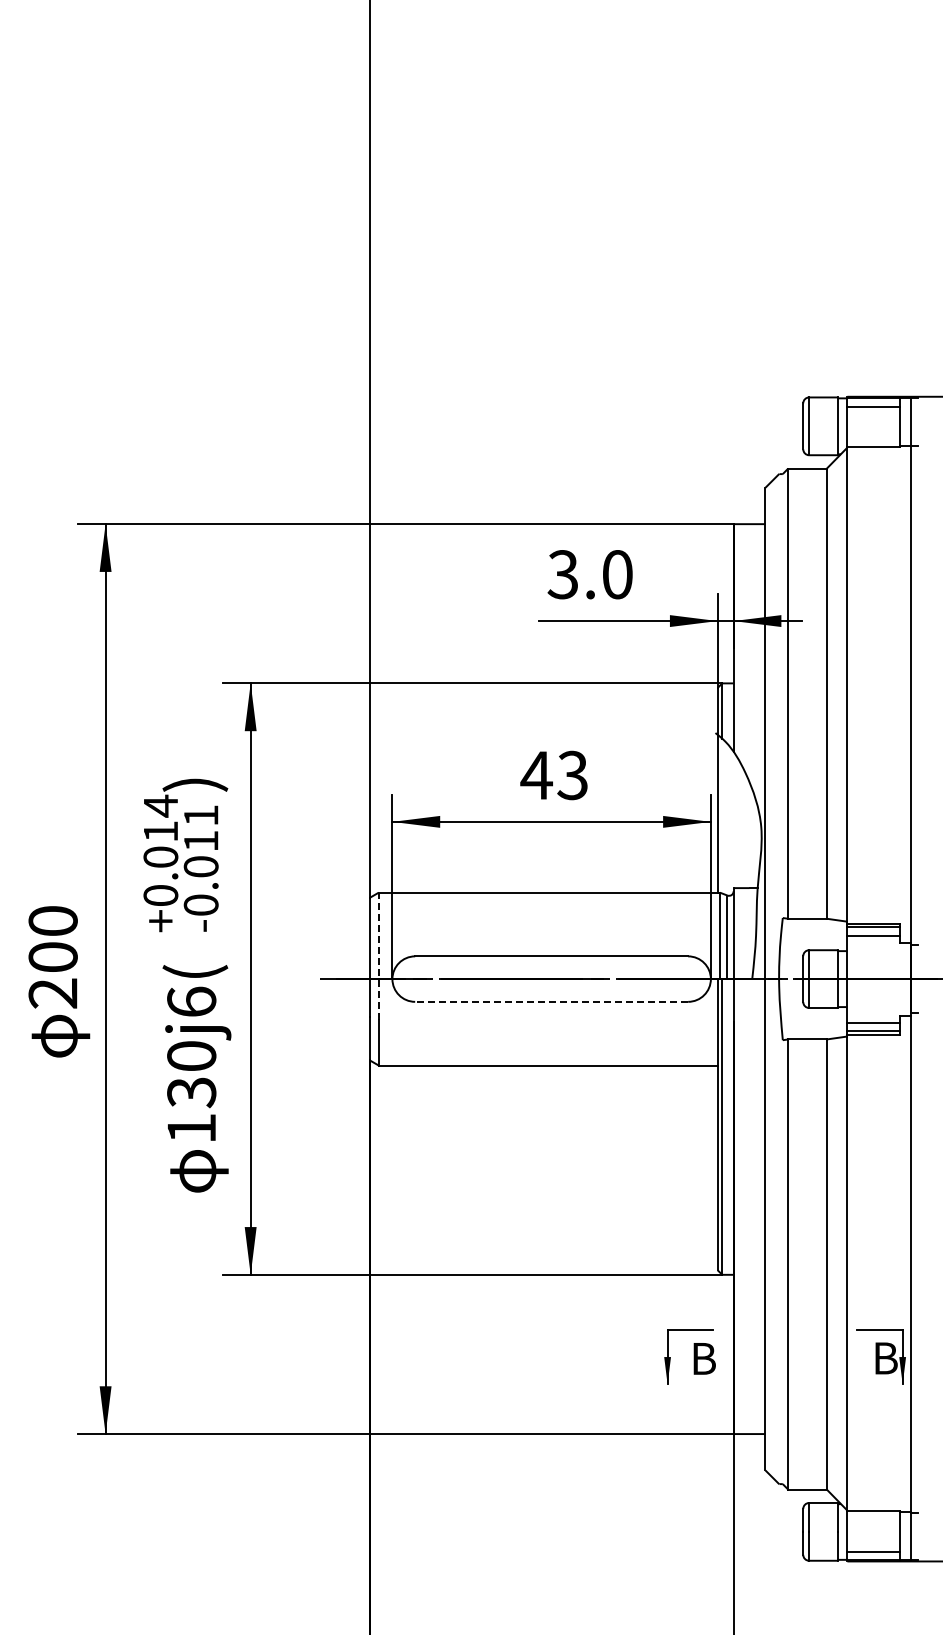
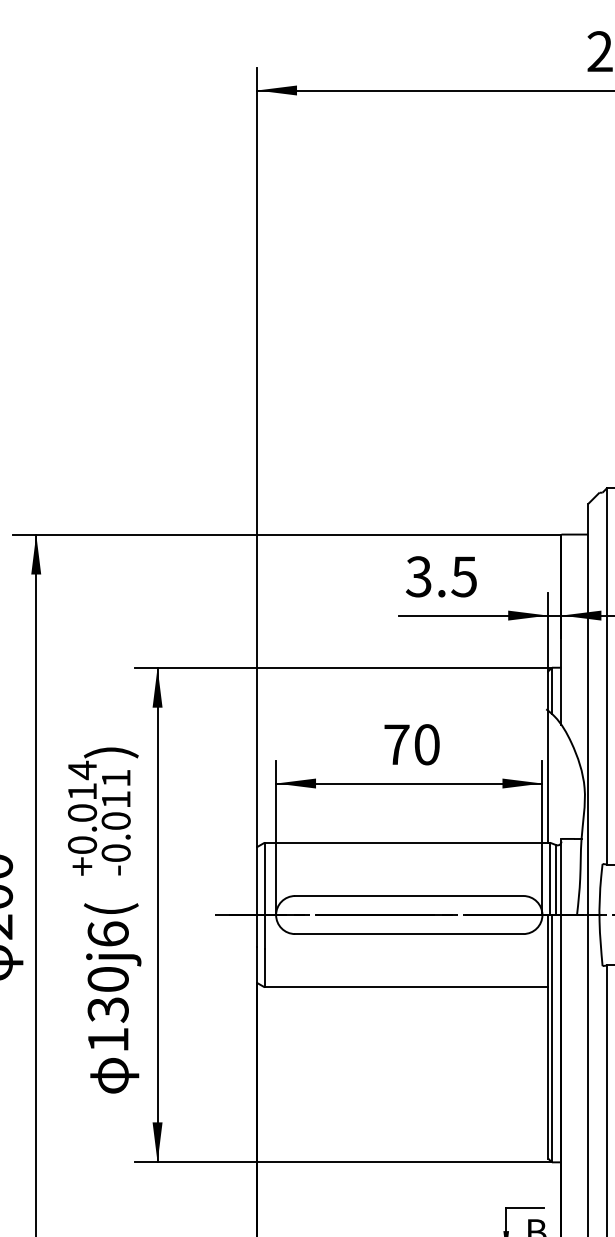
text: (616, 574) -> (463, 576), 3.0 -> 3.5
text: (553, 775) -> (410, 744), 43 -> 70
line: (378, 955) -> (264, 895), dashed -> solid
line: (551, 1001) -> (409, 933), dashed -> solid

